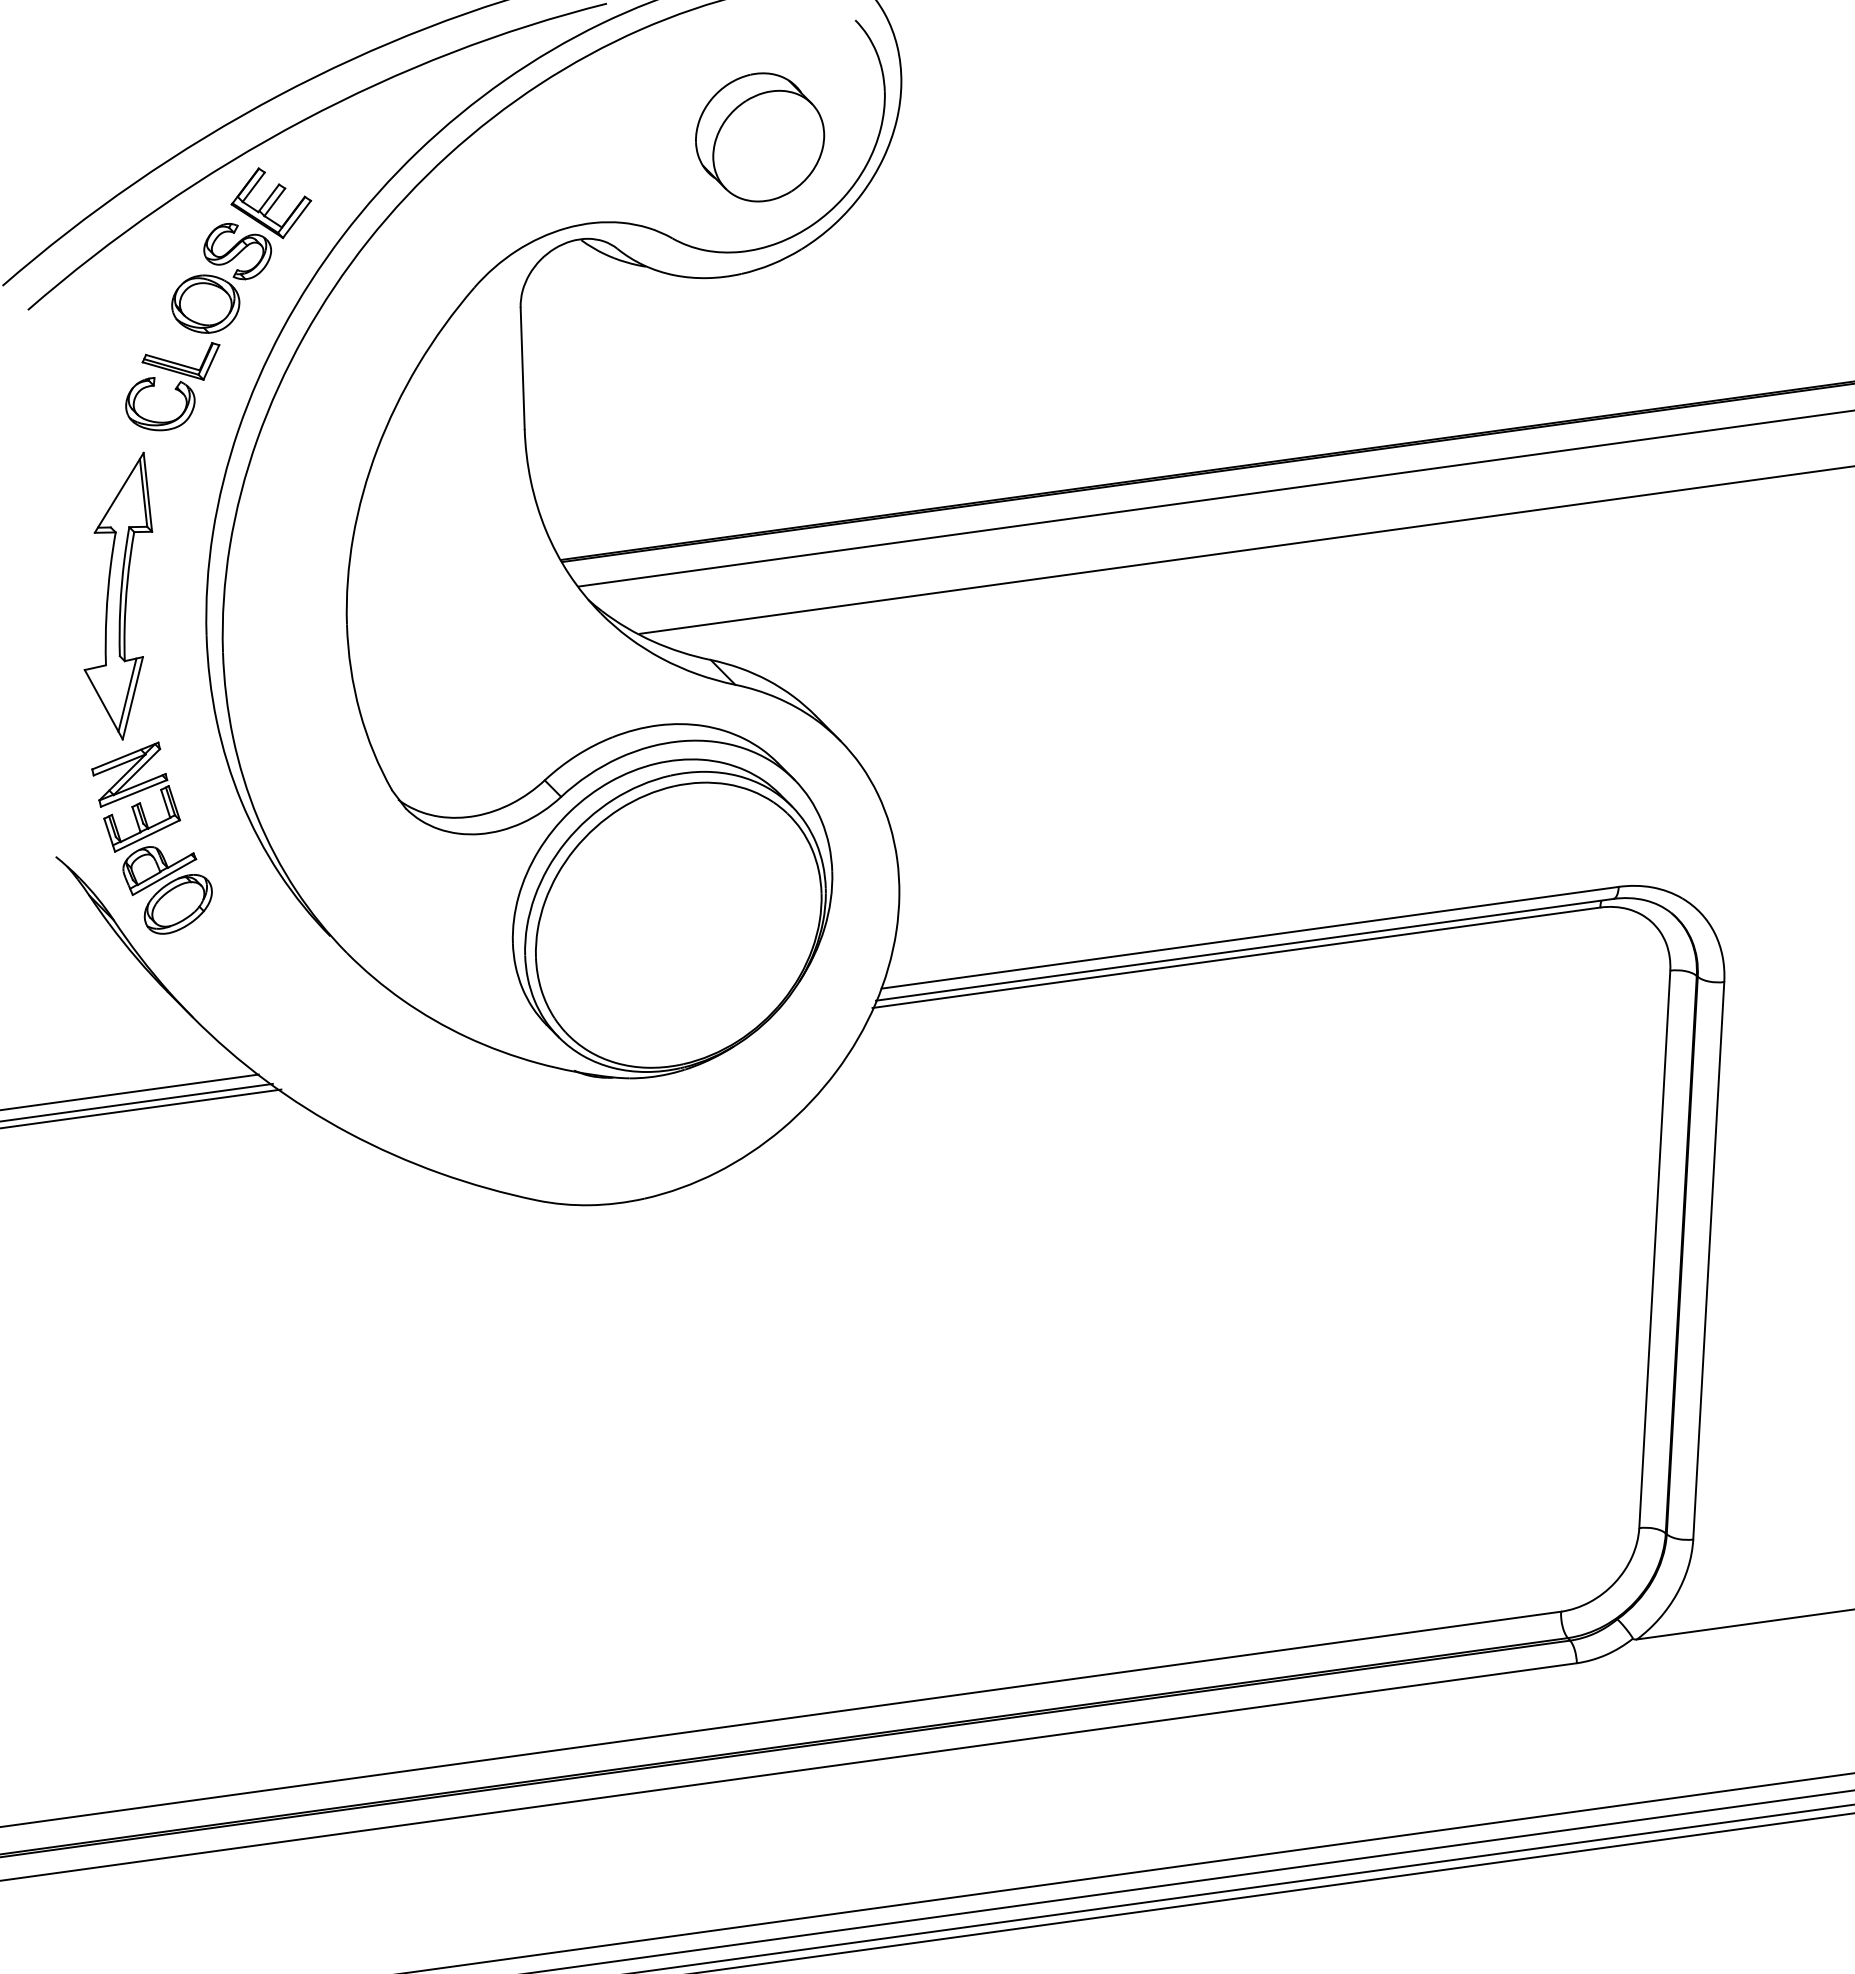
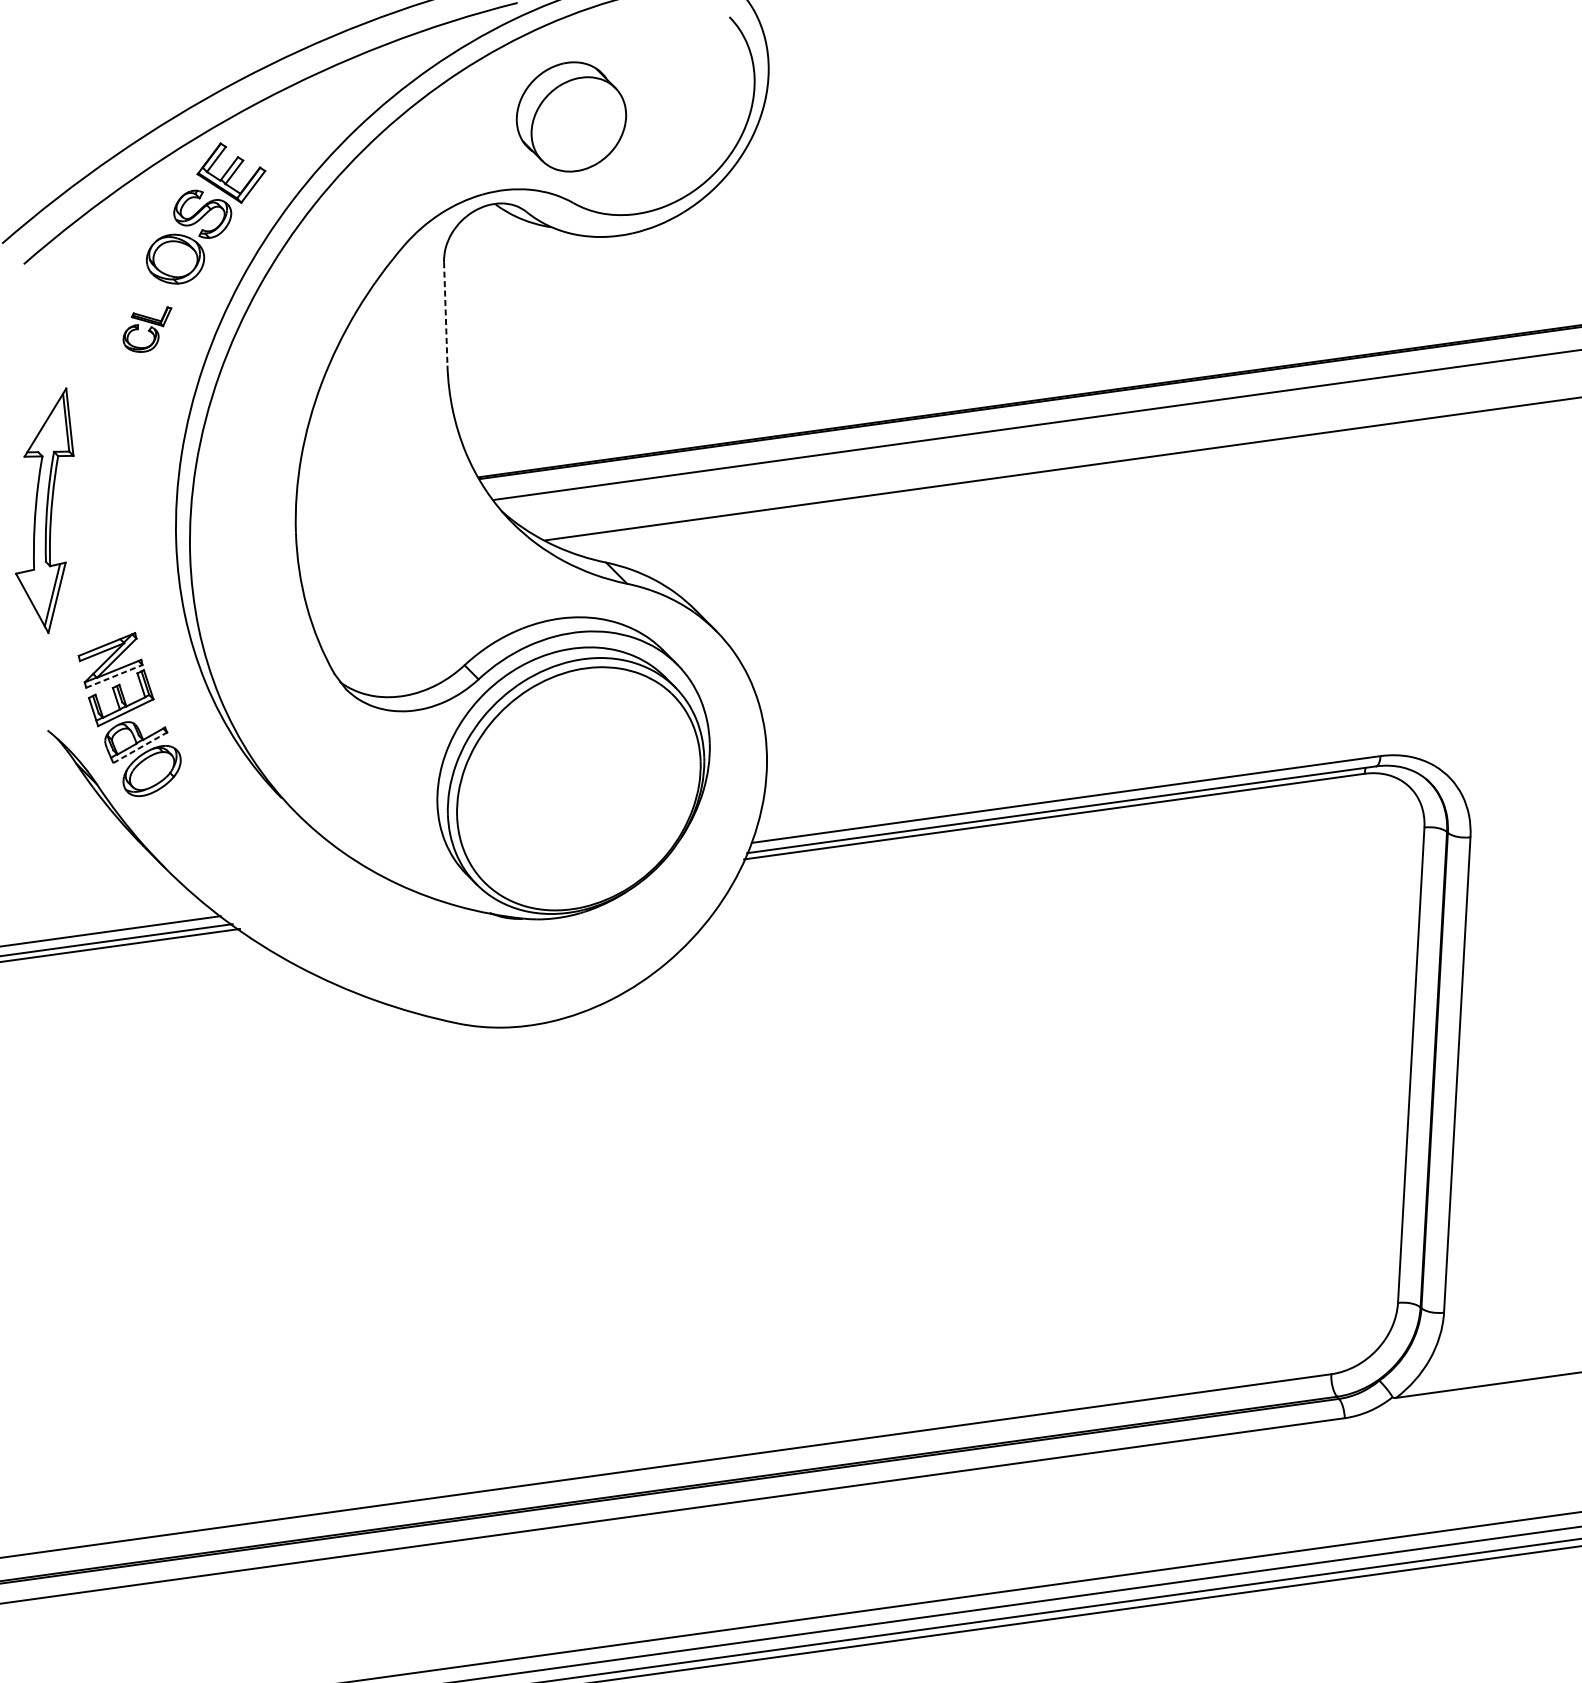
part: (760, 137) -> (571, 117), moved
line: (522, 368) -> (445, 314), solid -> dashed
part: (172, 386) -> (147, 329), size x0.6
part: (118, 595) -> (44, 510), moved
line: (134, 793) -> (114, 676), solid -> dashed
line: (164, 876) -> (140, 747), solid -> dashed

